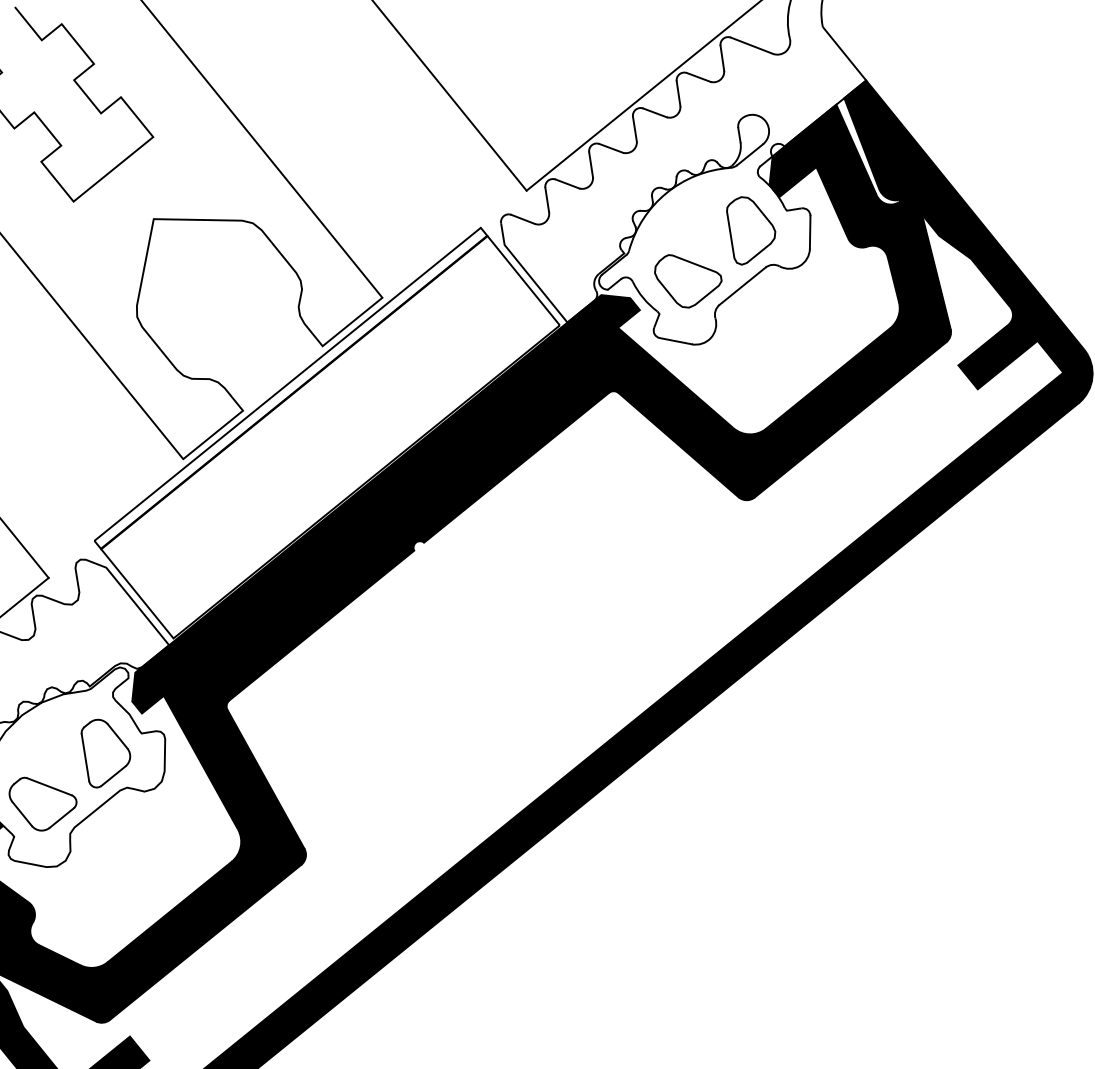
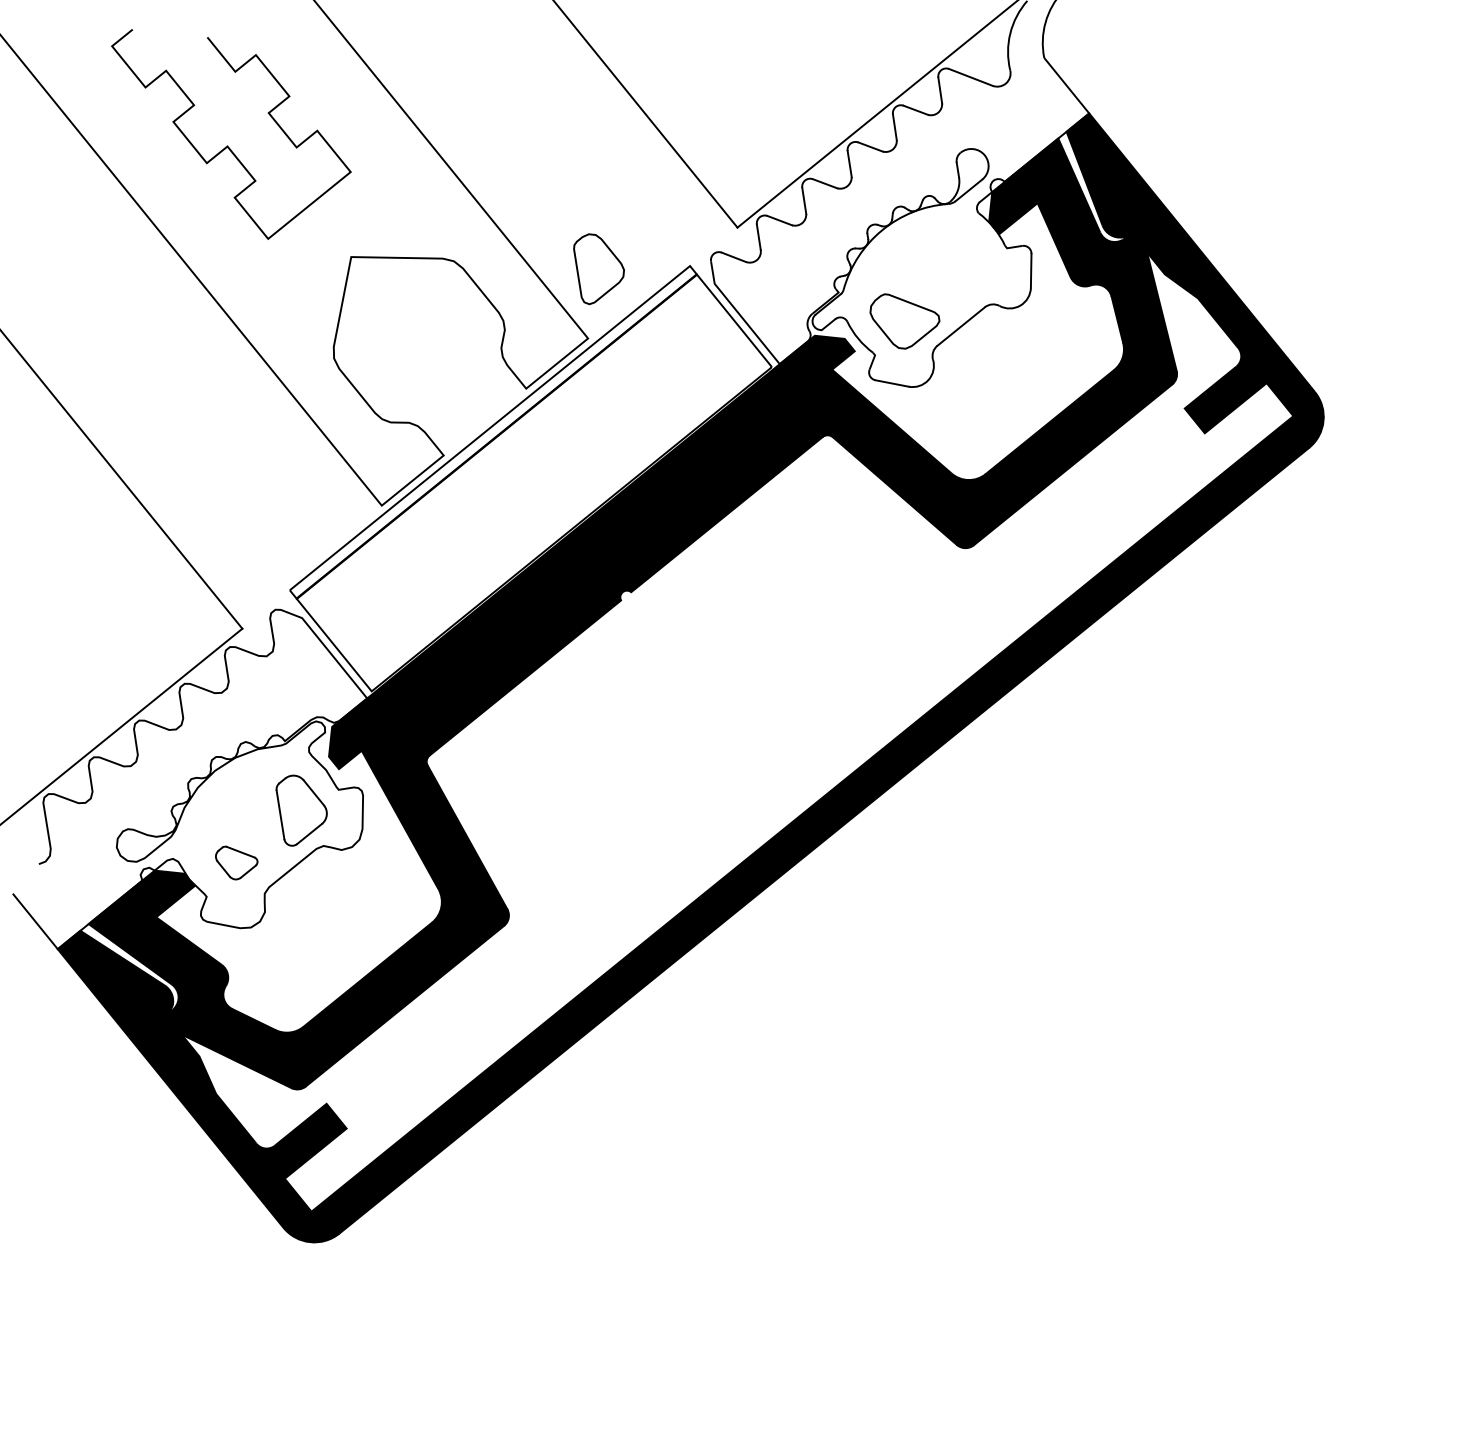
part: (750, 231) -> (598, 269), moved
part: (42, 803) -> (236, 862), size x0.6

